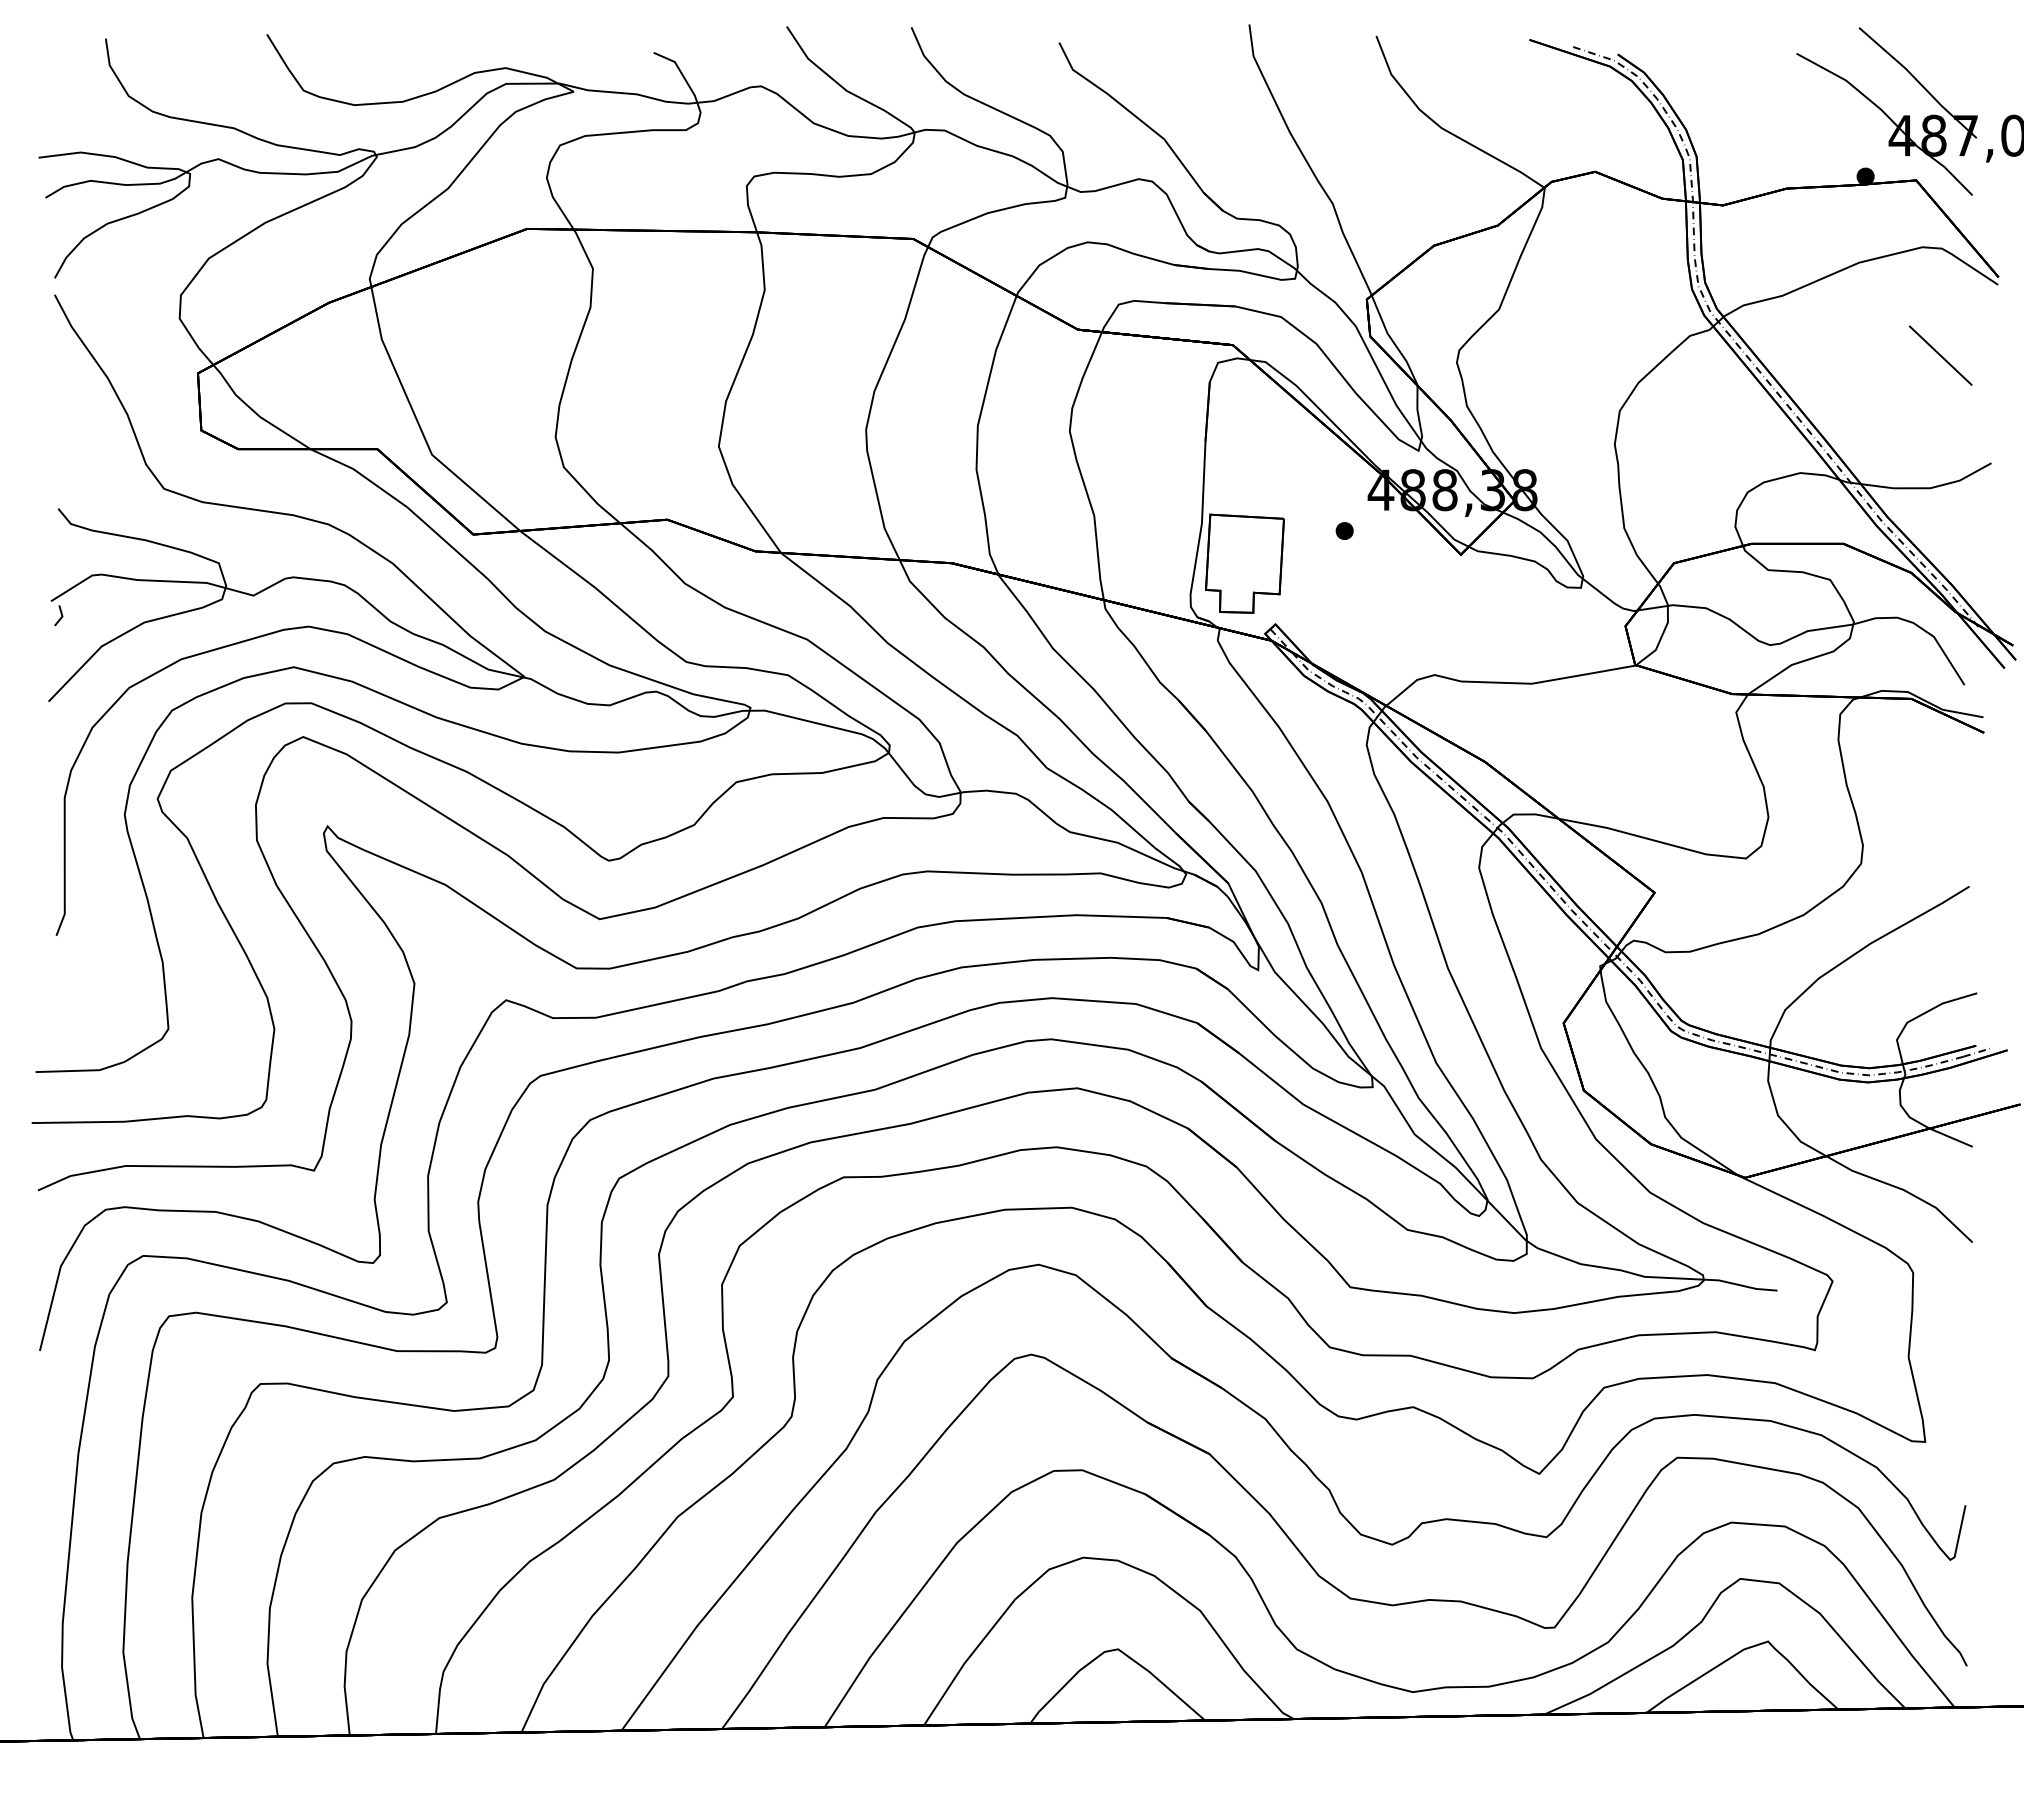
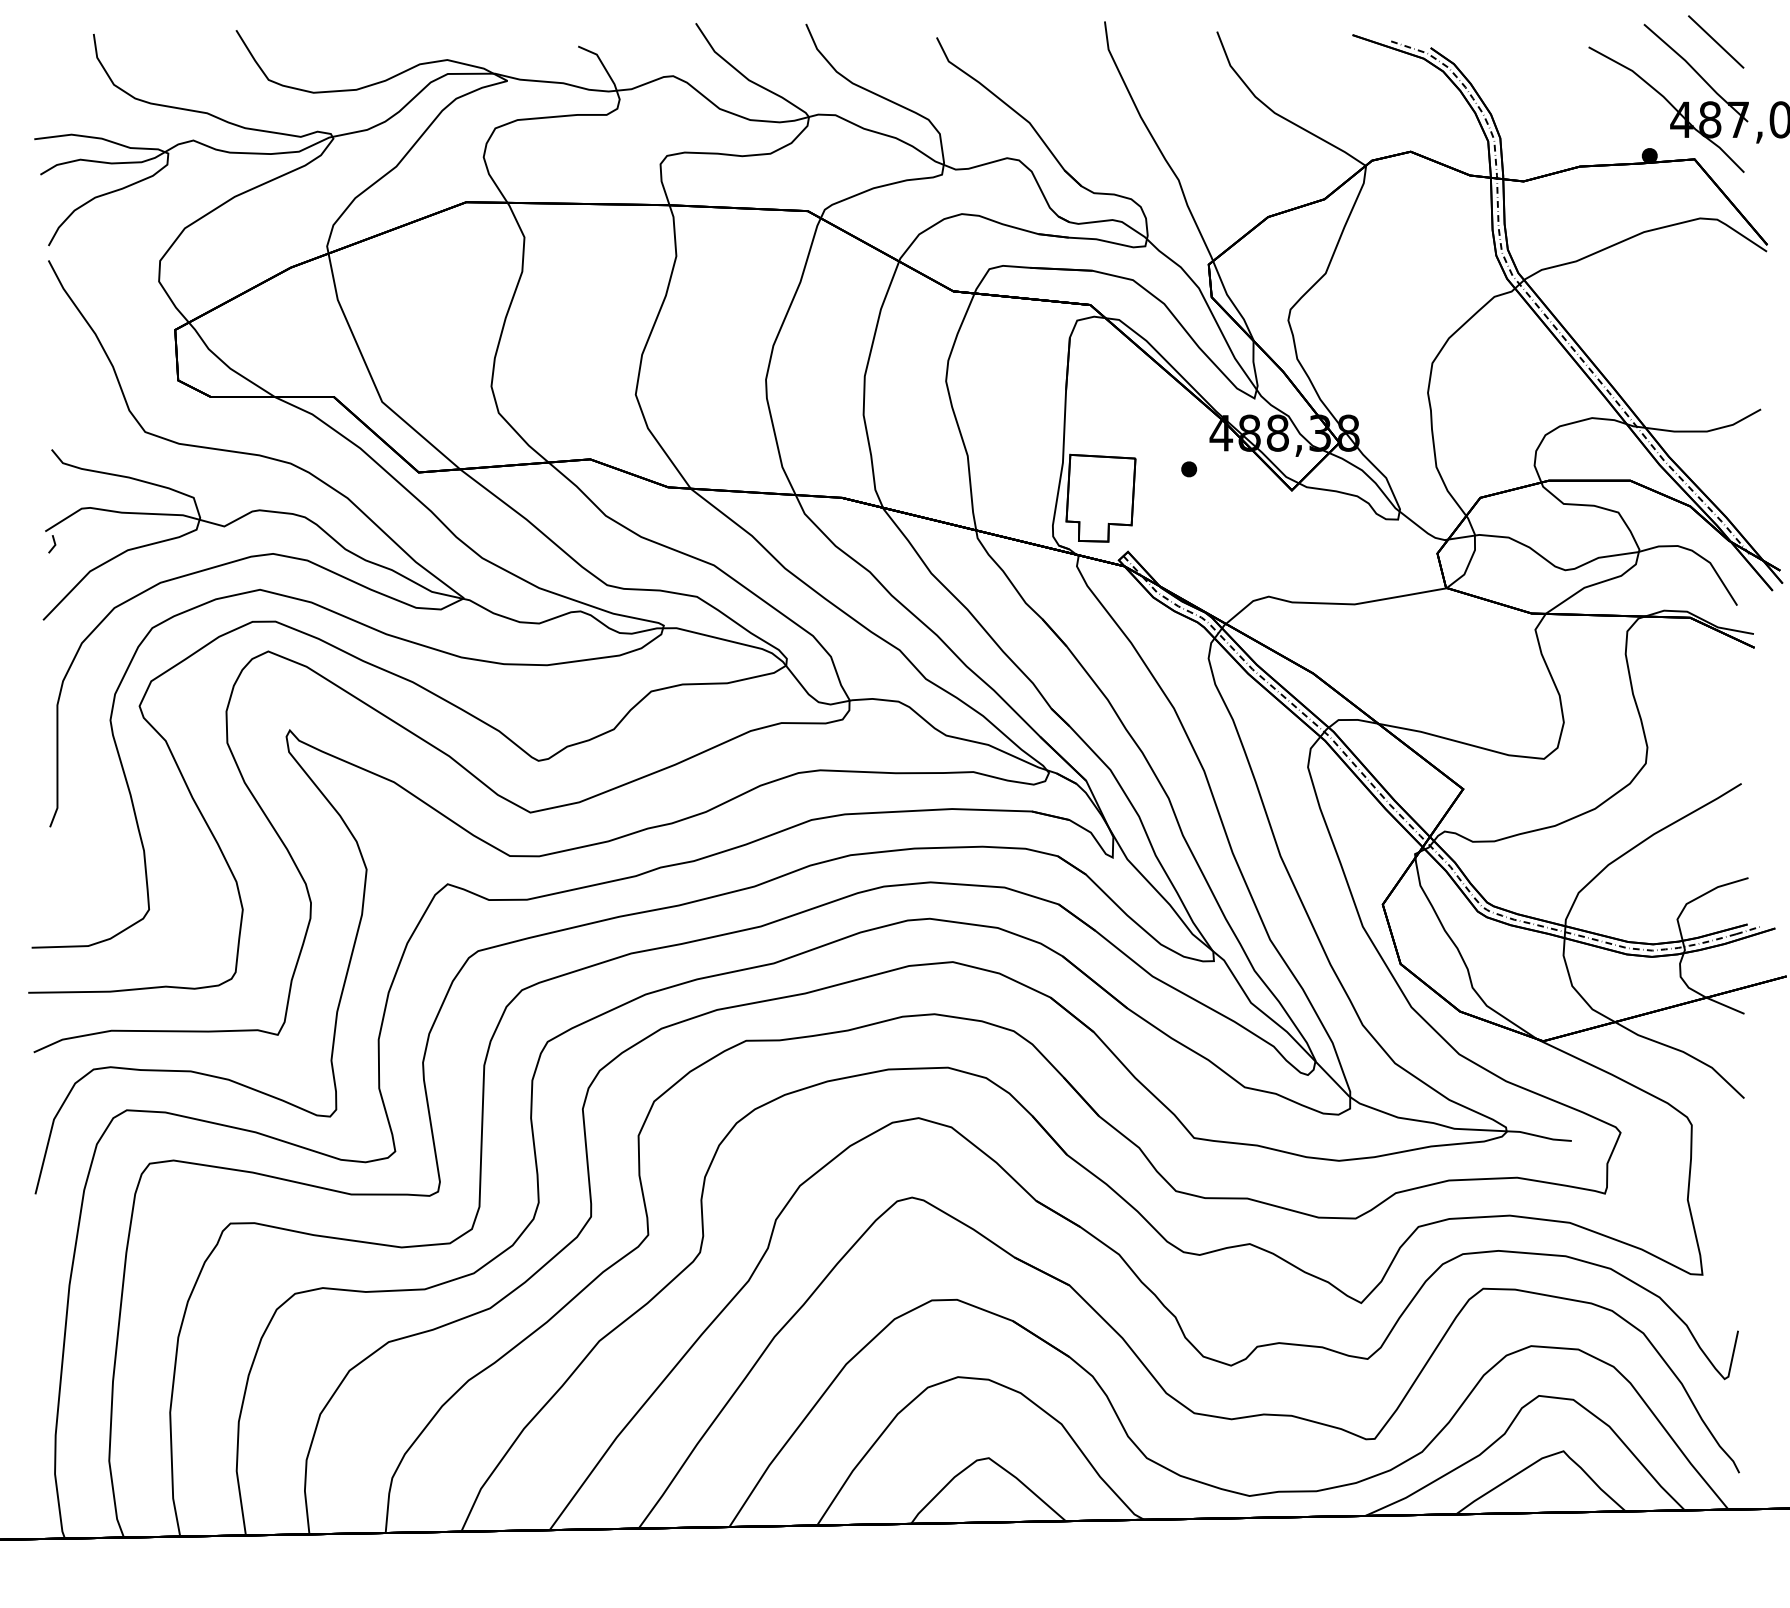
line: (1940, 355) -> (1715, 41), moved

